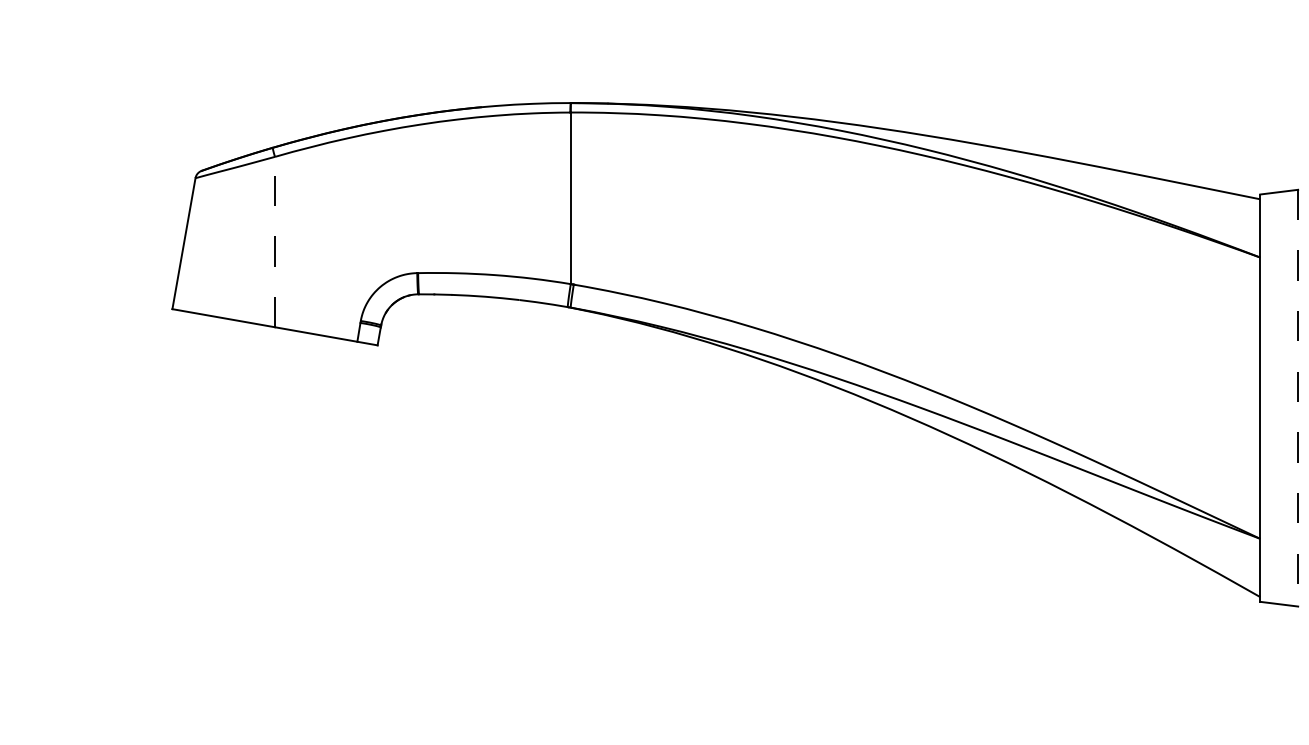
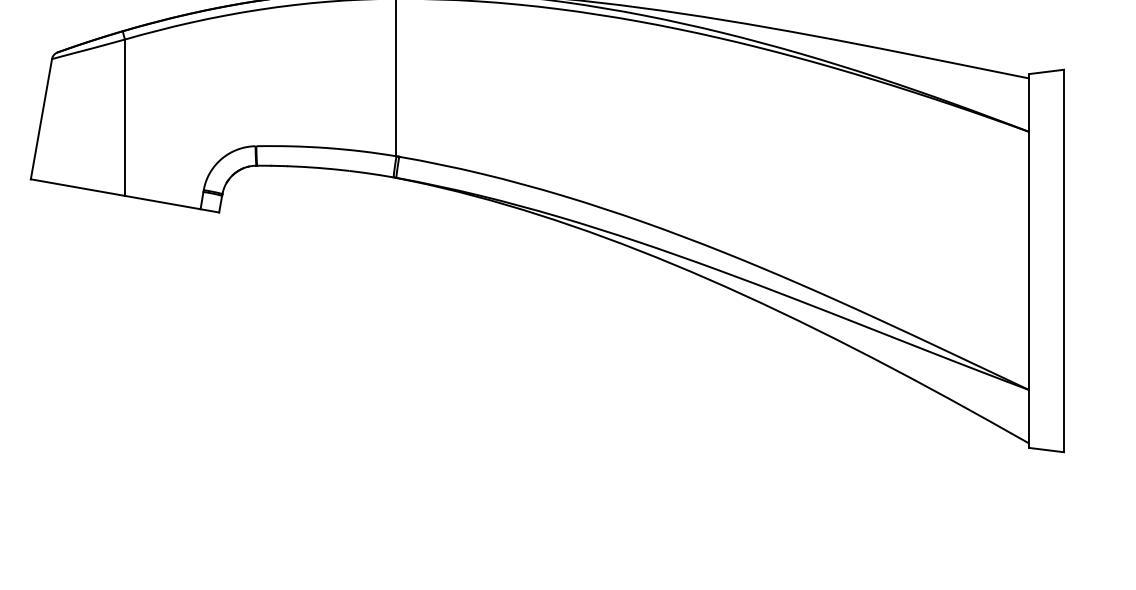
line: (275, 241) -> (125, 117), dashed -> solid
line: (1298, 398) -> (1064, 261), dashed -> solid

